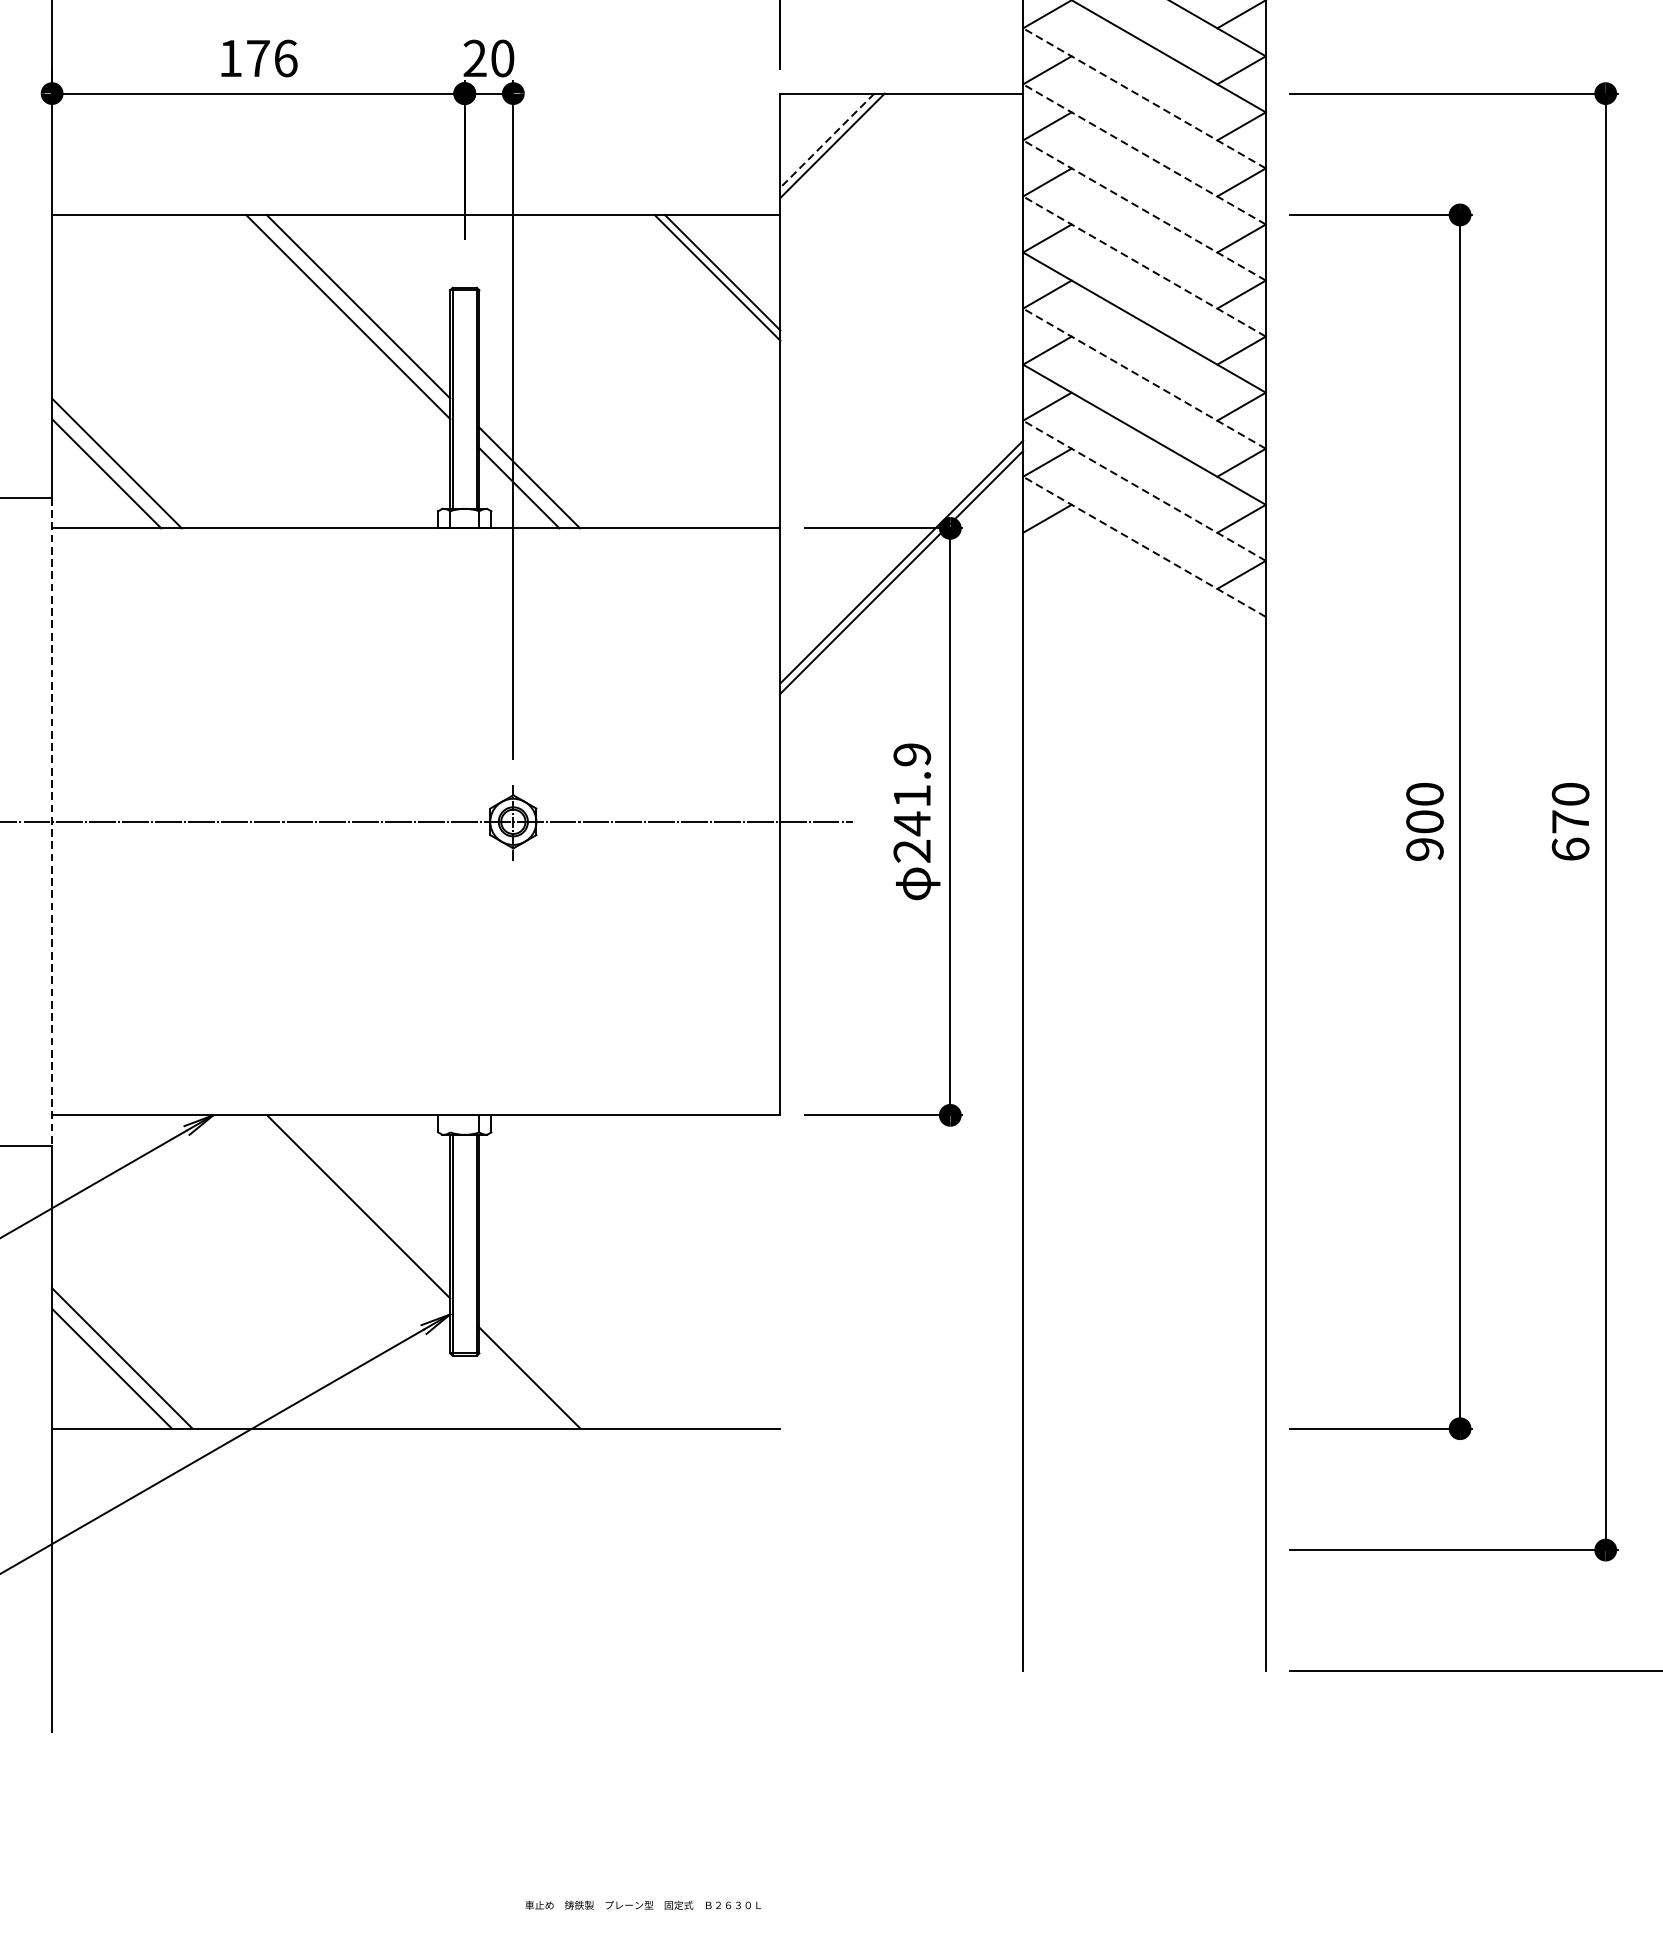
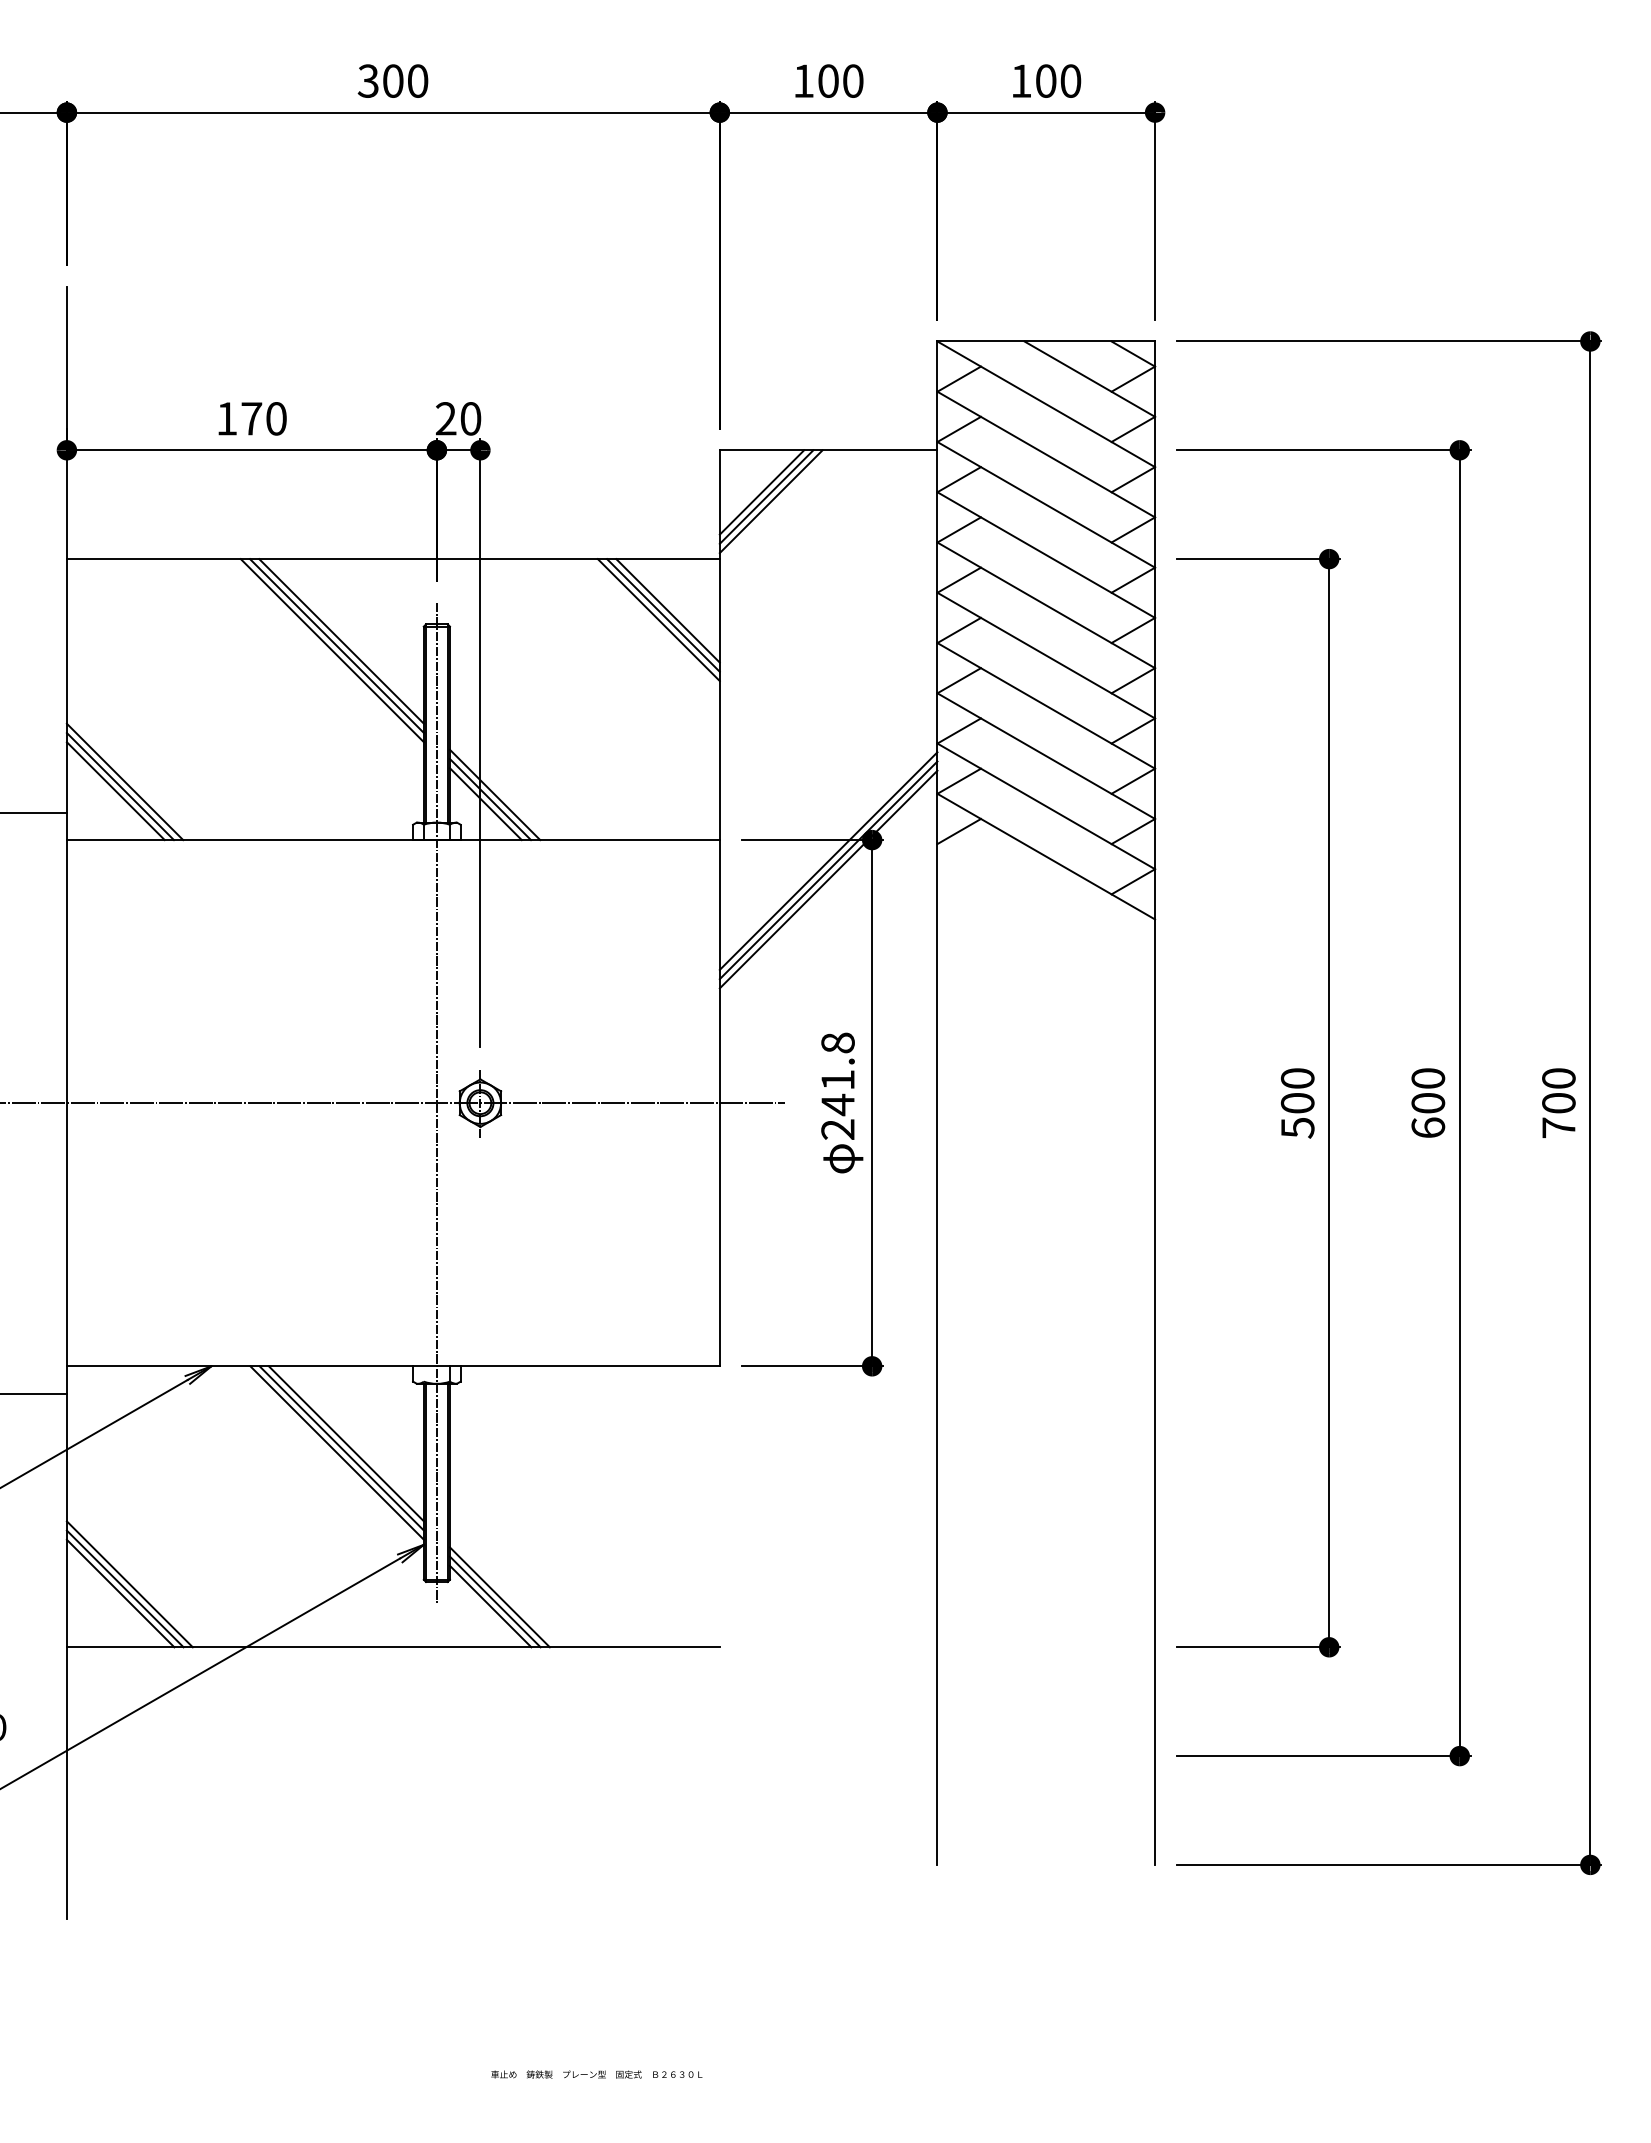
text: (285, 58) -> (276, 418), 176 -> 170
line: (1144, 98) -> (1046, 454), dashed -> solid
line: (826, 140) -> (761, 492), dashed -> solid
line: (836, 150) -> (770, 501), added
line: (1144, 154) -> (1046, 504), dashed -> solid
line: (1144, 210) -> (1046, 555), dashed -> solid
line: (1144, 266) -> (1046, 605), dashed -> solid
line: (711, 283) -> (658, 620), added
line: (352, 311) -> (336, 645), added
line: (1144, 378) -> (1046, 705), dashed -> solid
line: (111, 468) -> (120, 786), added
line: (524, 483) -> (490, 799), added
line: (1144, 490) -> (1046, 806), dashed -> solid
line: (1144, 546) -> (1046, 856), dashed -> solid
line: (901, 551) -> (828, 860), added
text: (911, 754) -> (837, 1042), 241.9 -> 241.8
line: (464, 821) -> (436, 1102), added
line: (51, 822) -> (66, 1103), dashed -> solid
text: (1570, 822) -> (1428, 1103), 670 -> 600
text: (1424, 850) -> (1297, 1128), 900 -> 500
line: (362, 1201) -> (345, 1443), added
line: (352, 1211) -> (336, 1452), added
line: (116, 1363) -> (124, 1588), added
line: (534, 1373) -> (499, 1597), added
line: (524, 1383) -> (490, 1606), added

